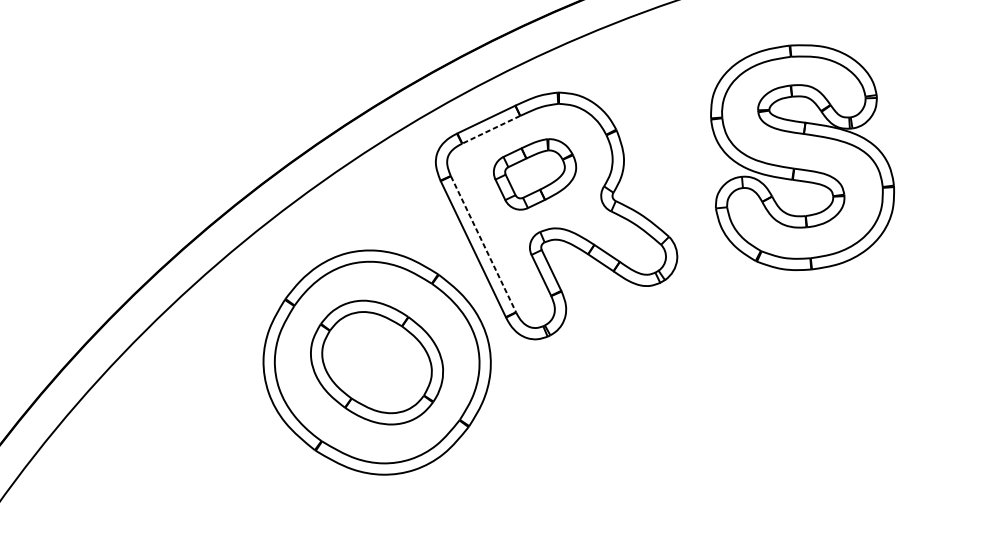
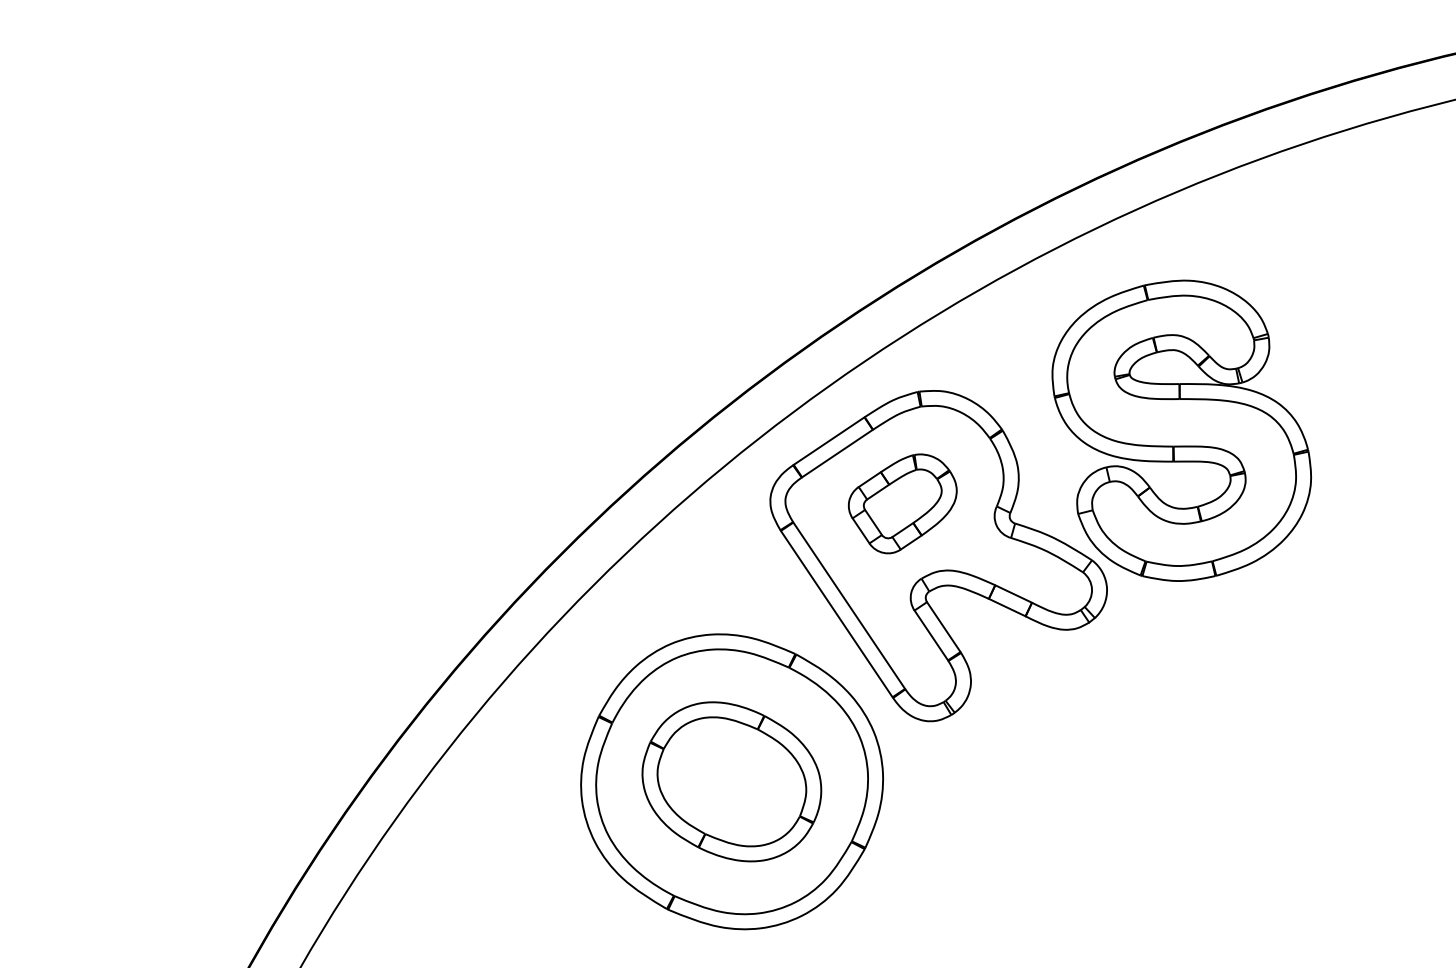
line: (491, 129) -> (837, 453), dashed -> solid
part: (801, 157) -> (1181, 430), moved
line: (483, 244) -> (849, 606), dashed -> solid

